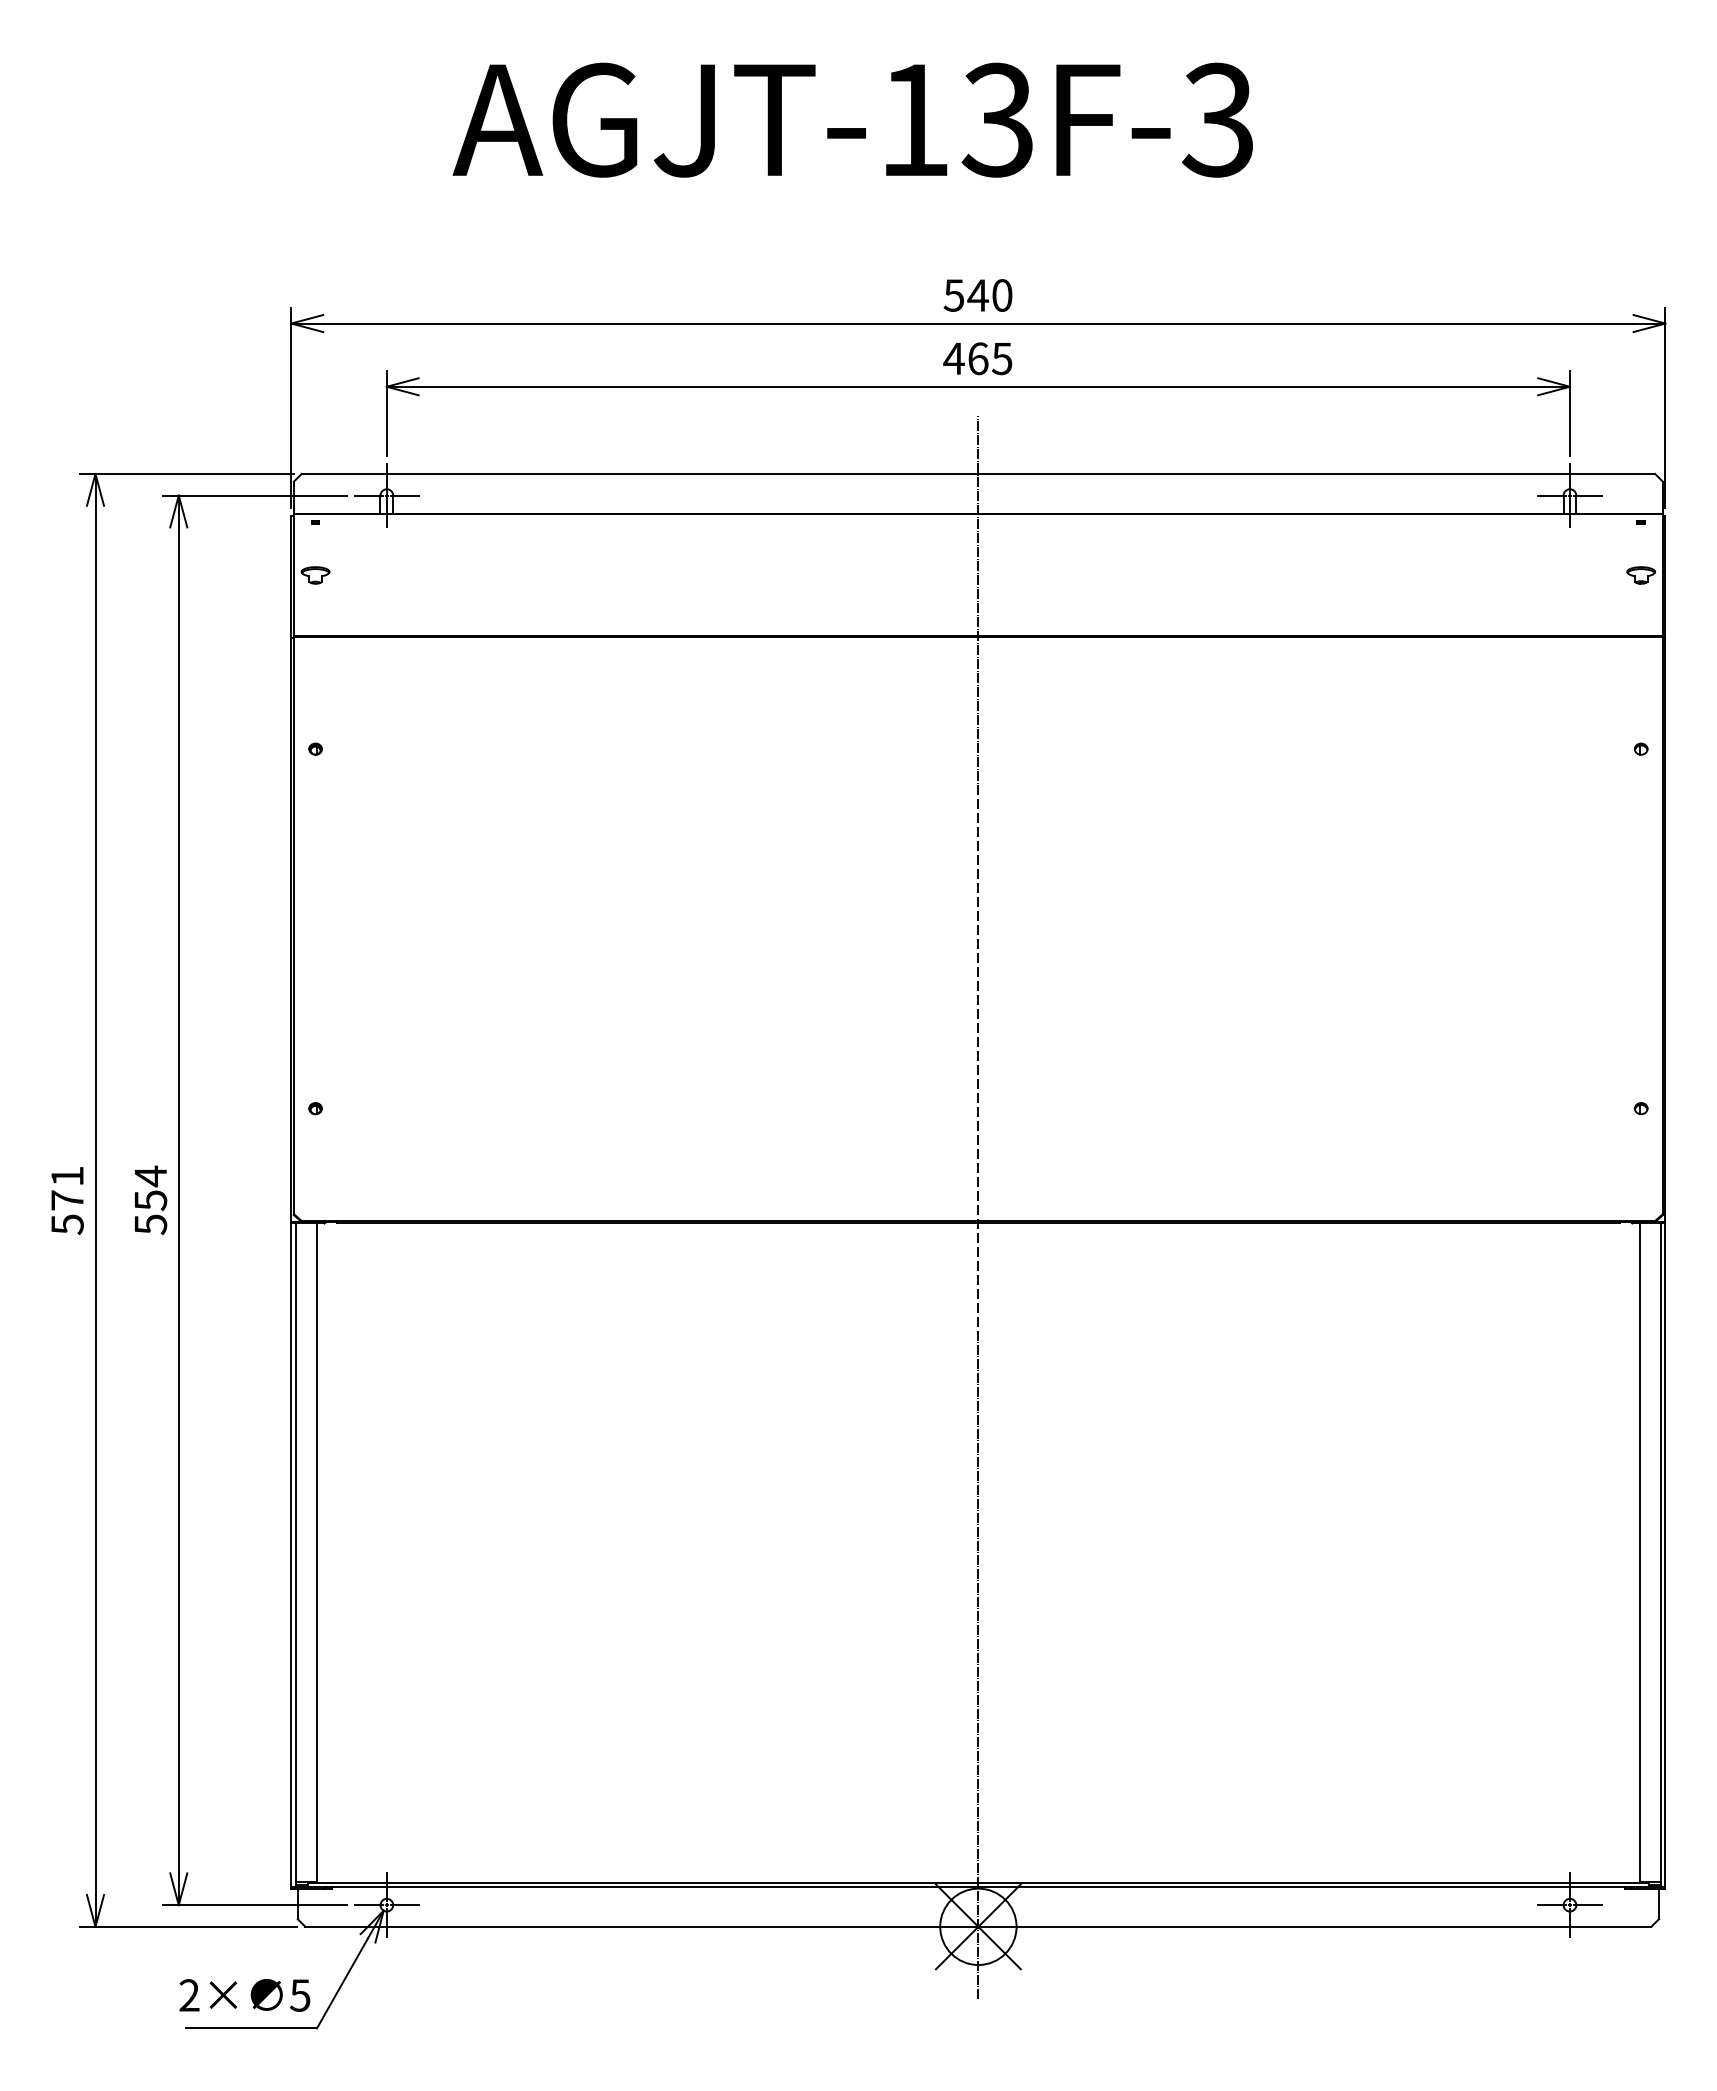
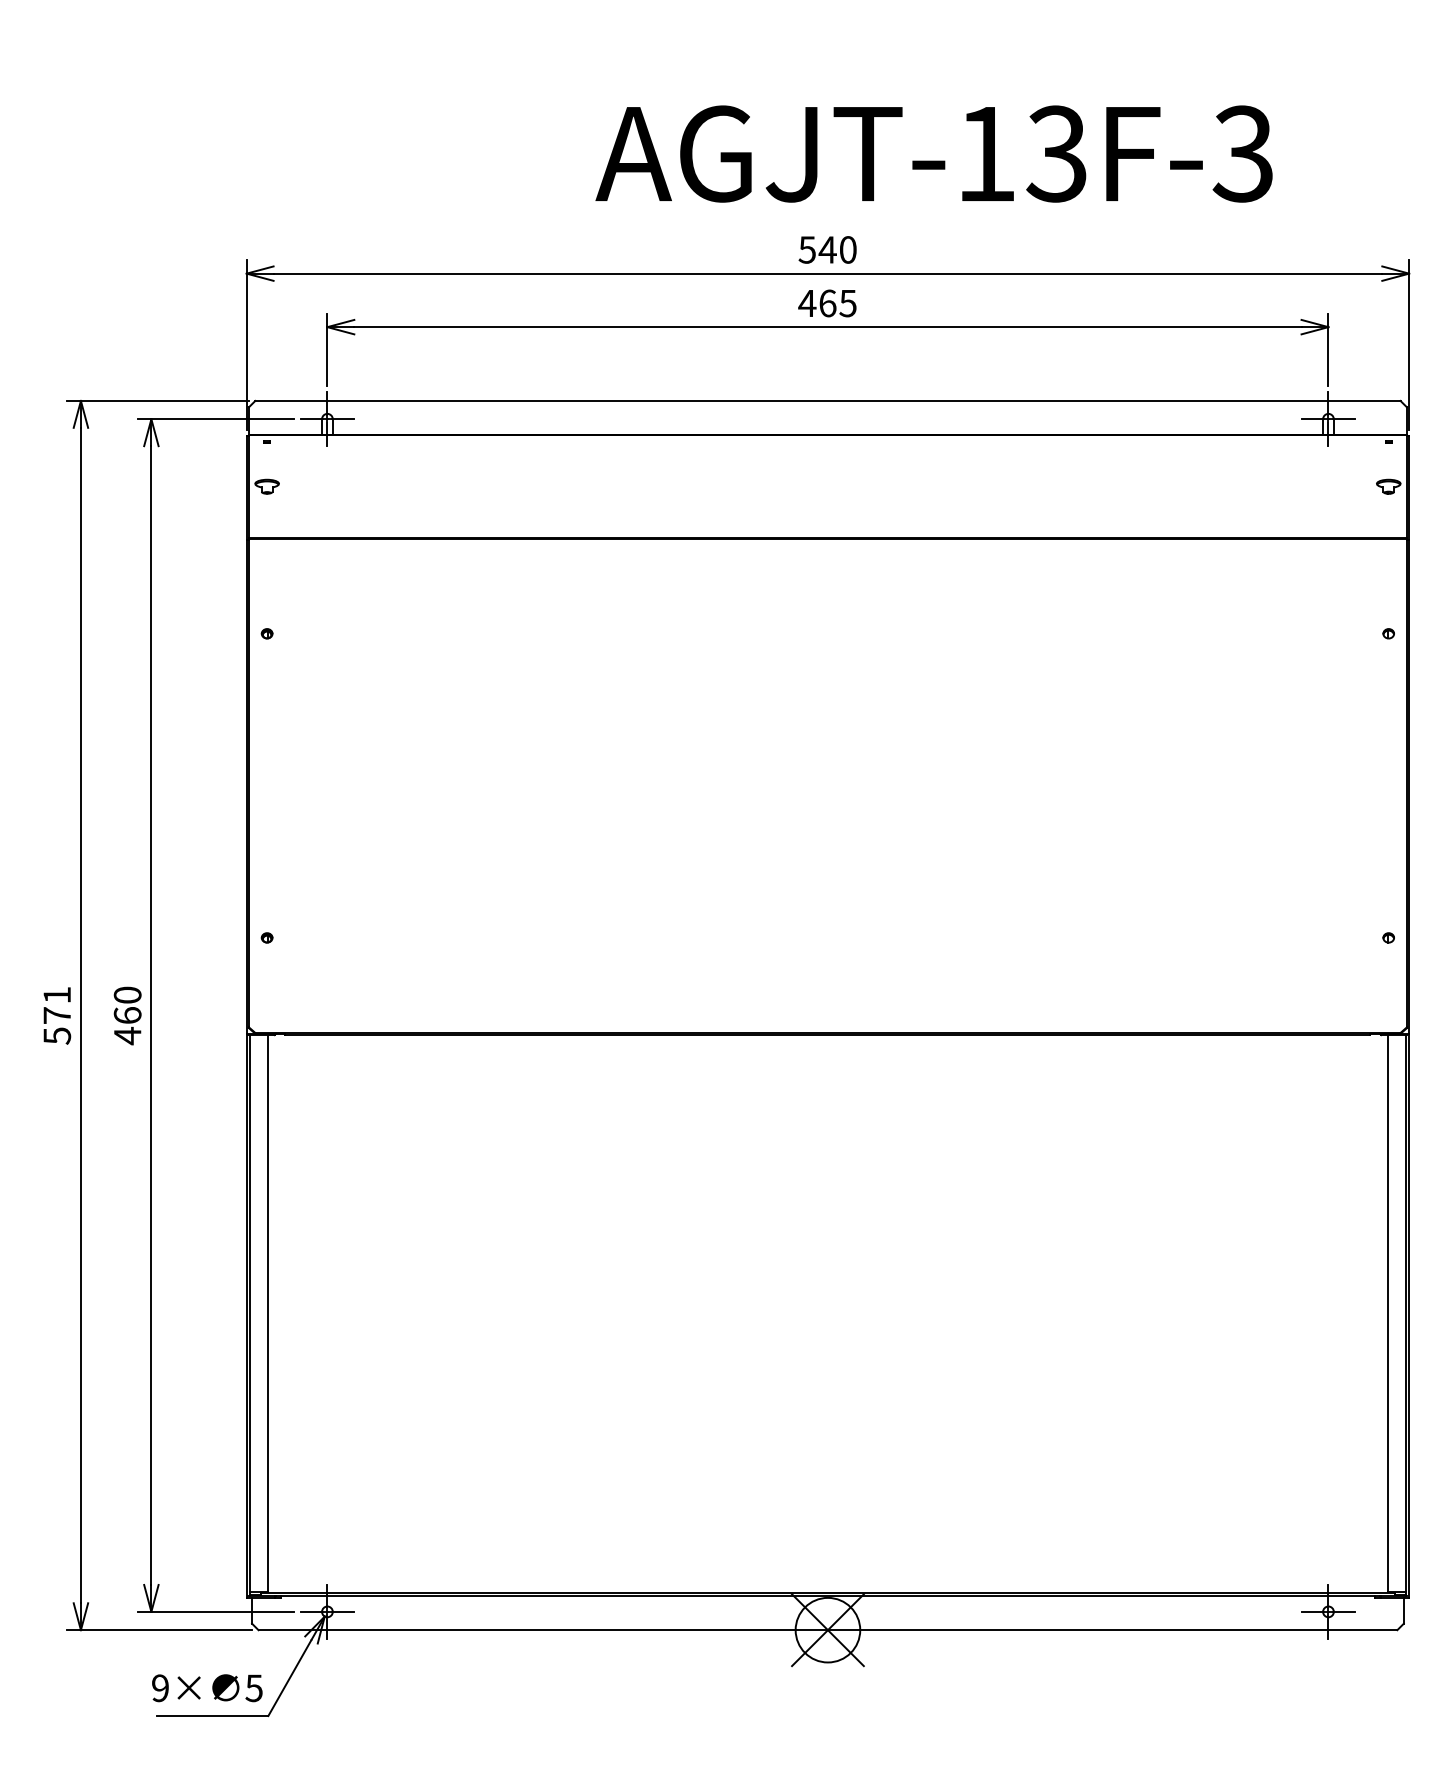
text: (852, 119) -> (933, 153), moved
text: (150, 1200) -> (127, 1015), 554 -> 460
line: (978, 1207) -> (828, 1021), removed
text: (189, 1995) -> (160, 1688), 2× -> 9×

